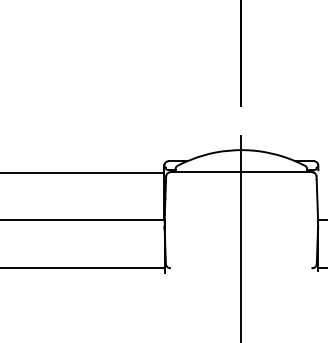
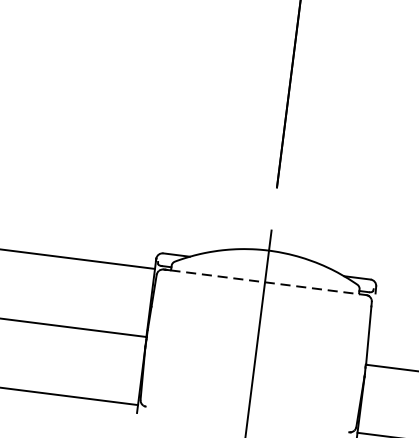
line: (241, 172) -> (265, 282), solid -> dashed

